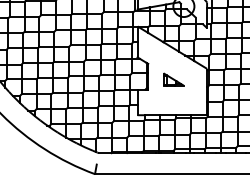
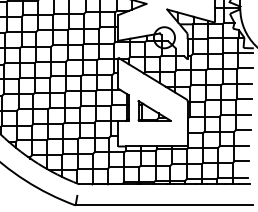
part: (173, 79) -> (154, 110), size x1.67

